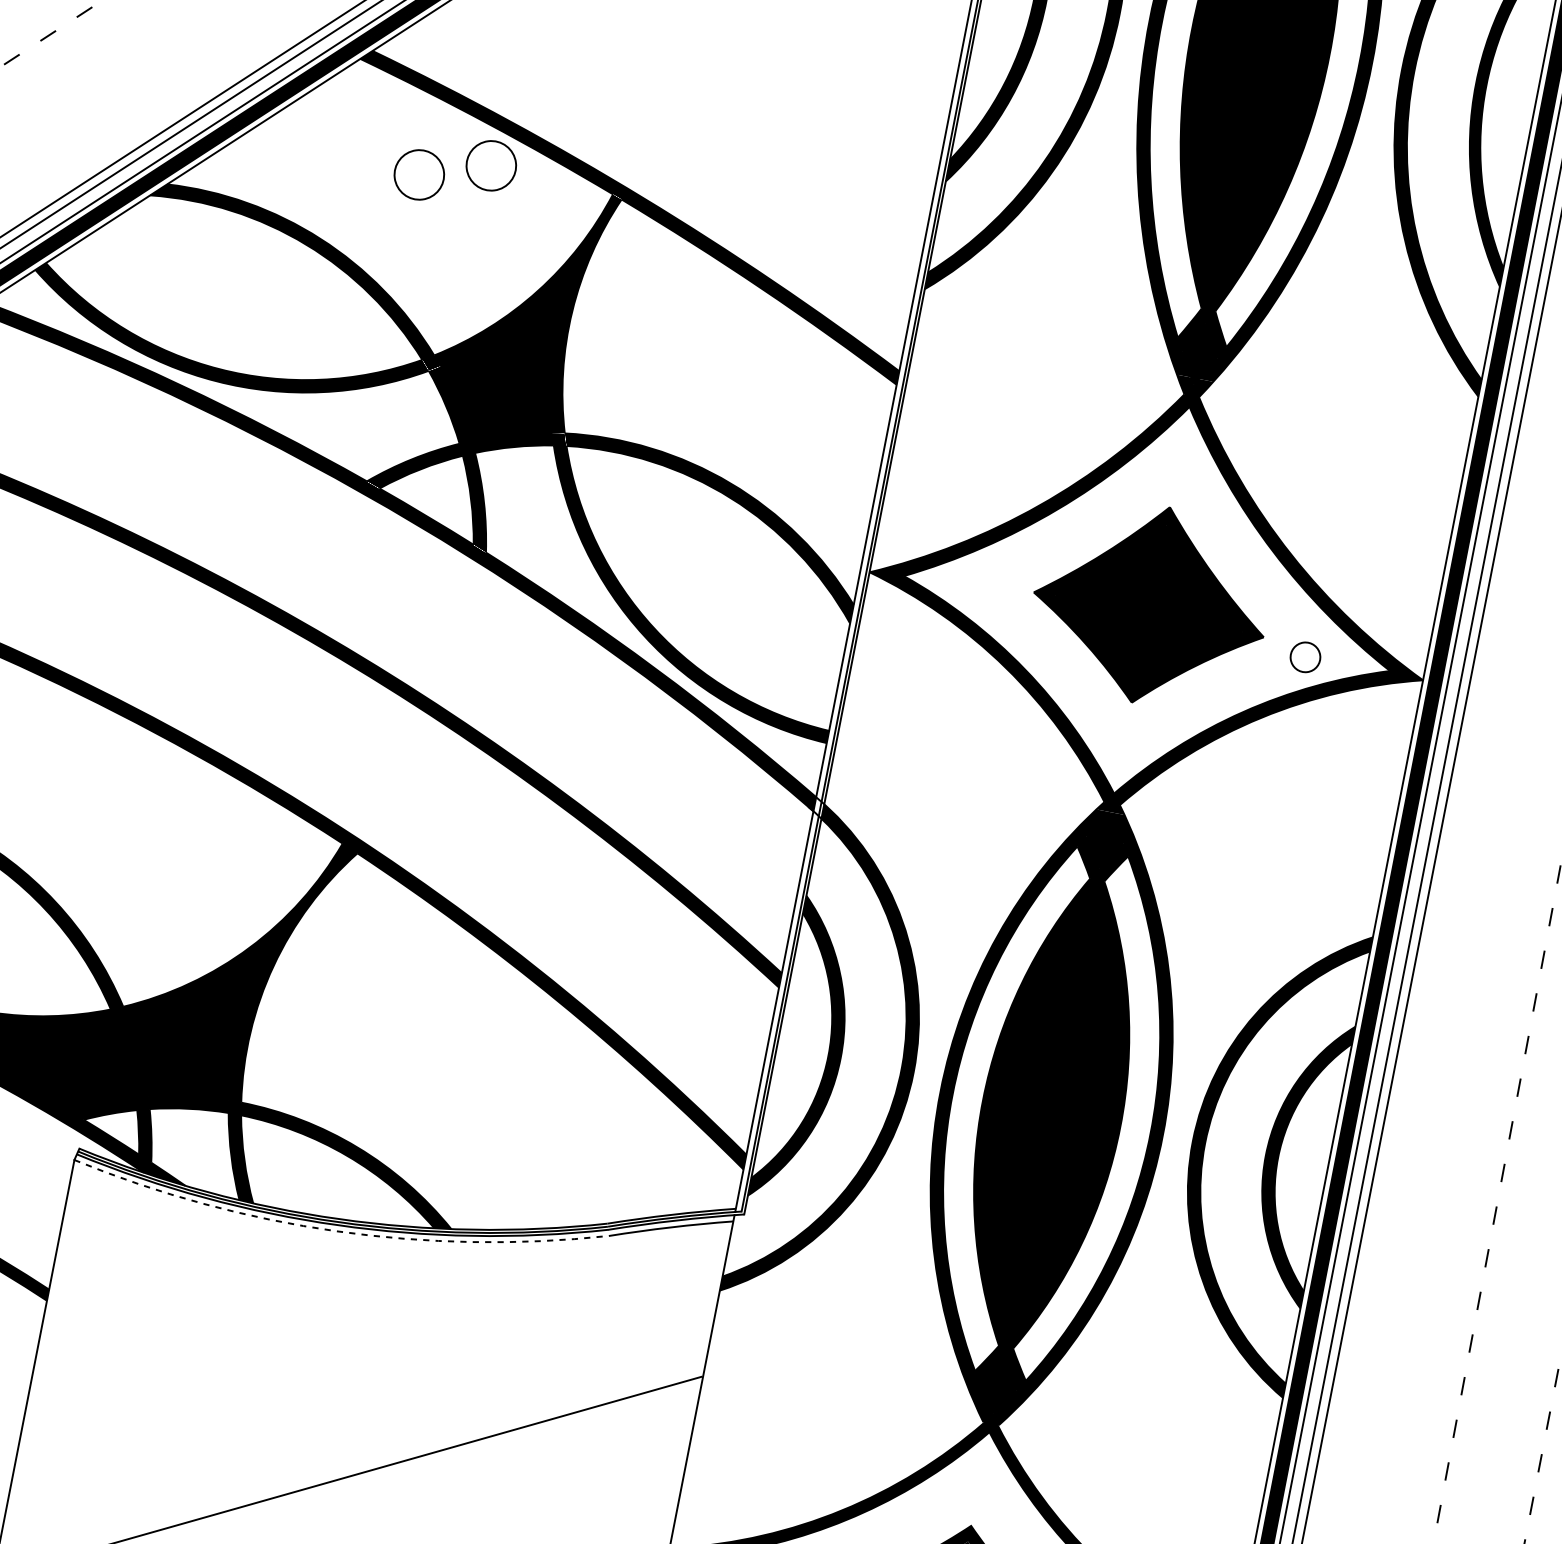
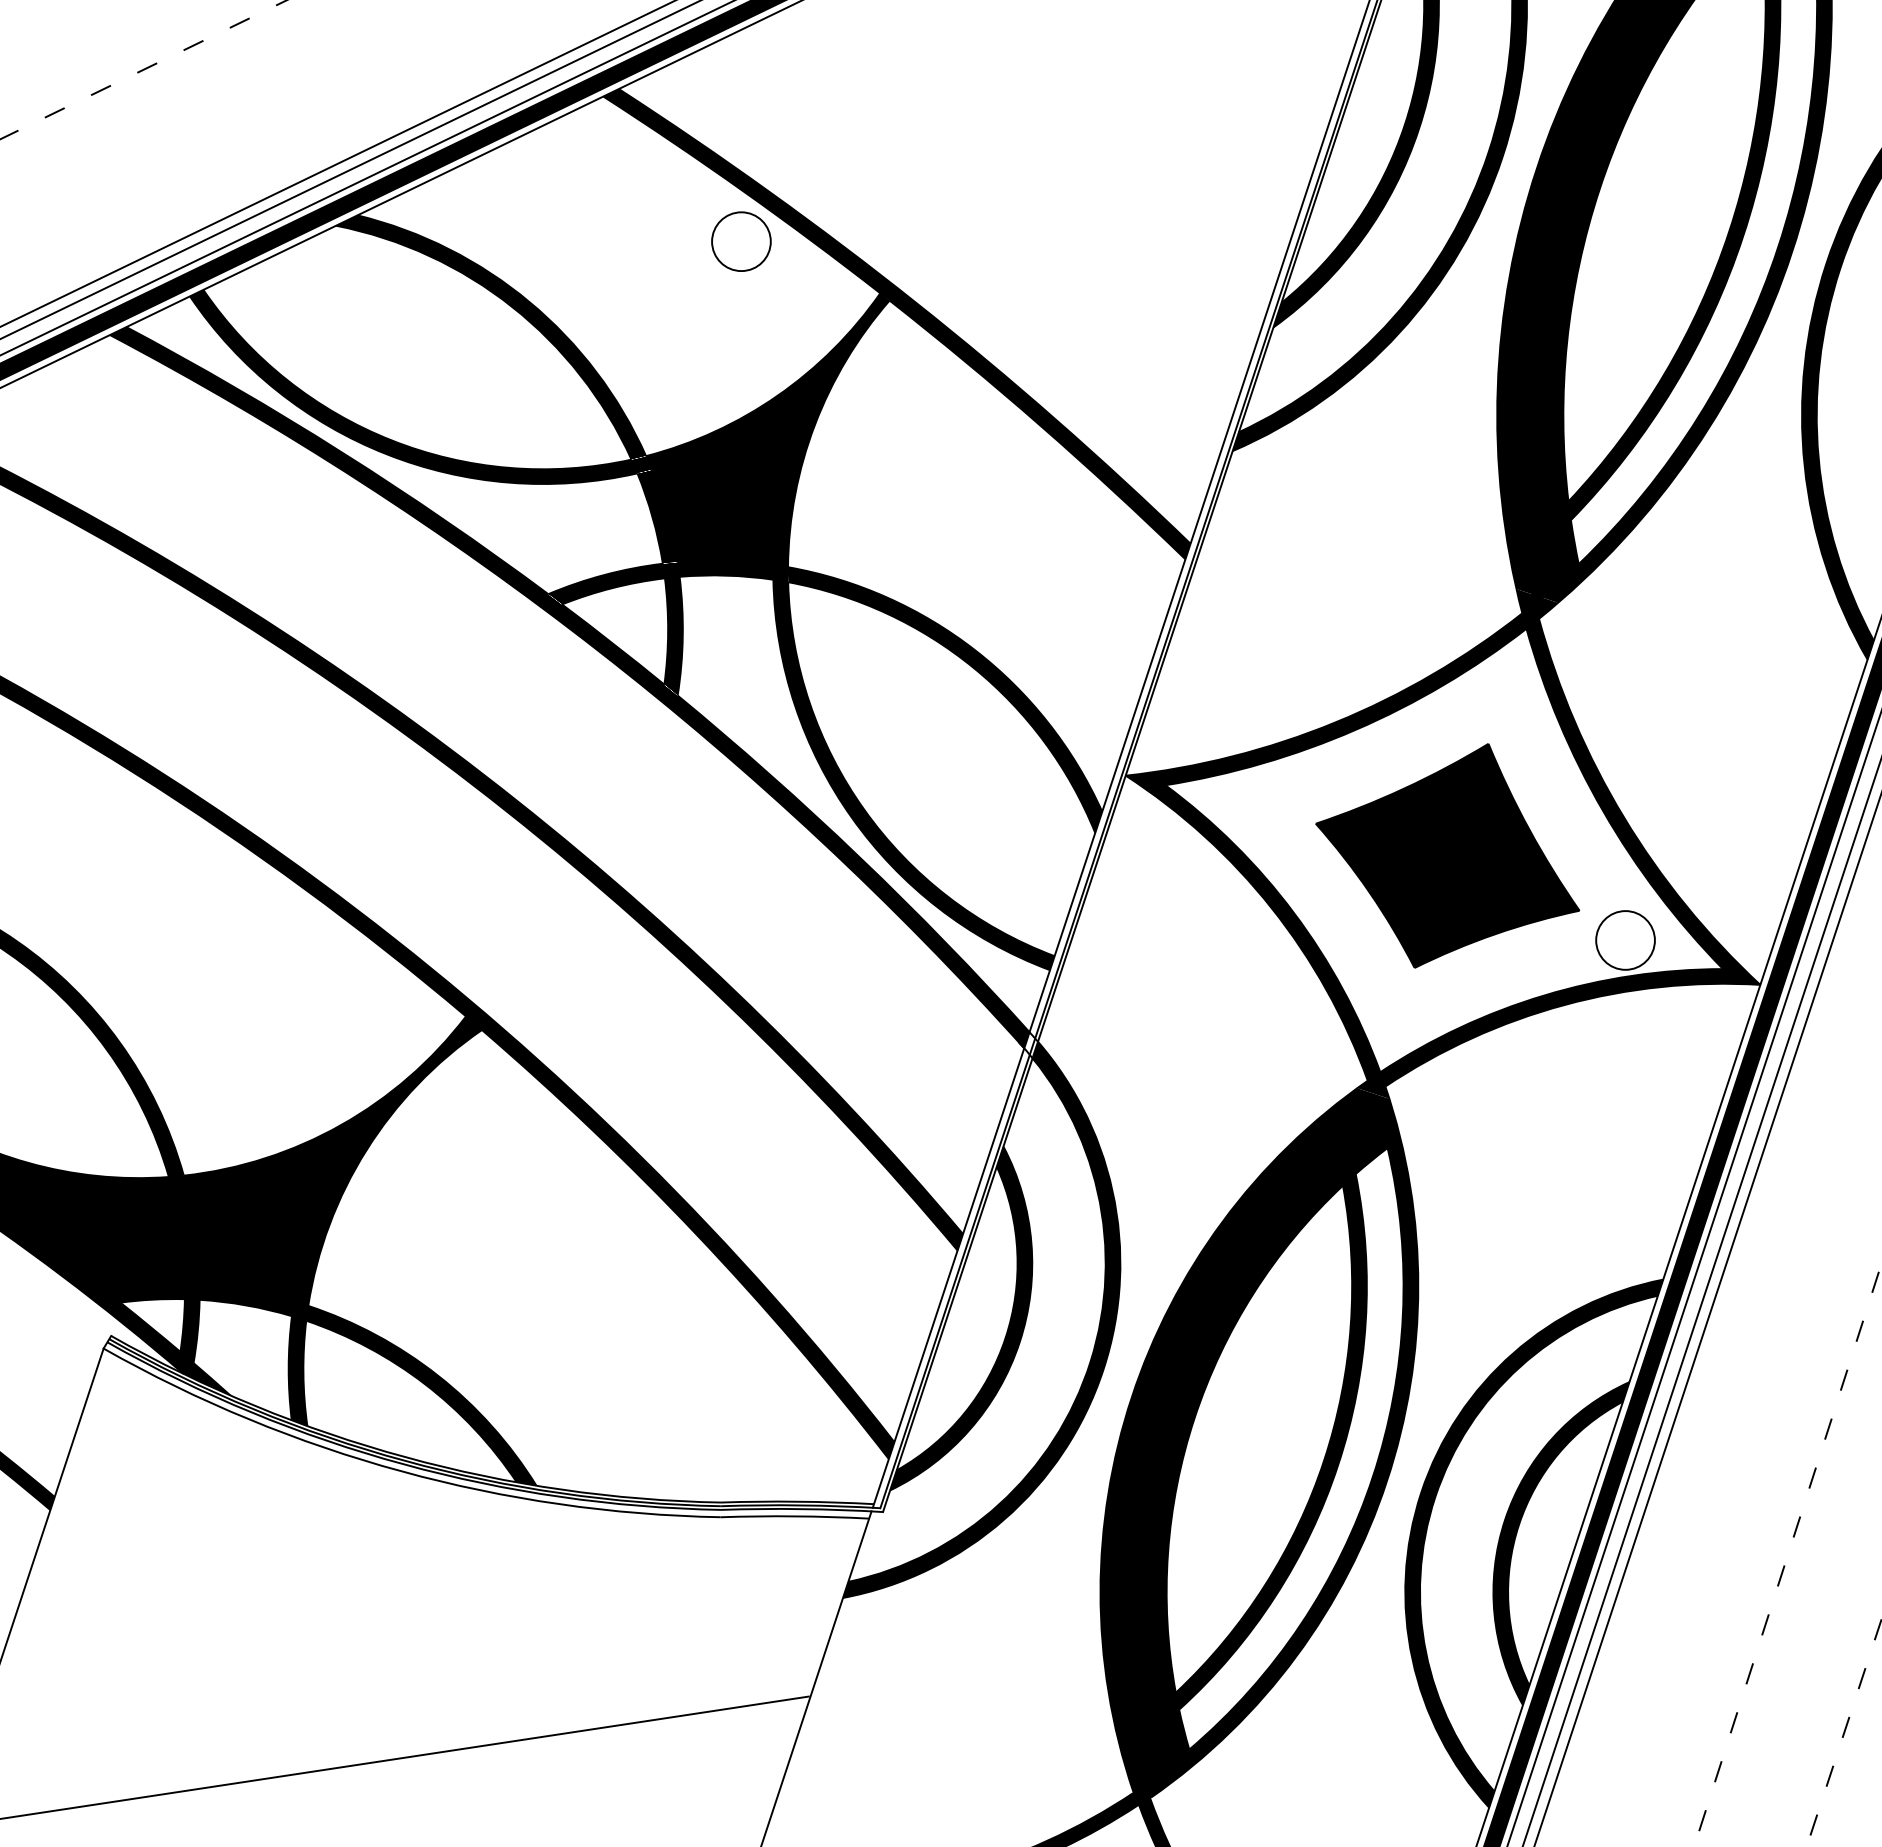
circle: (419, 174) -> (655, 241), removed
circle: (1305, 657) -> (1625, 940), size x1.67
arc: (336, 1231) -> (401, 1471), dashed -> solid

